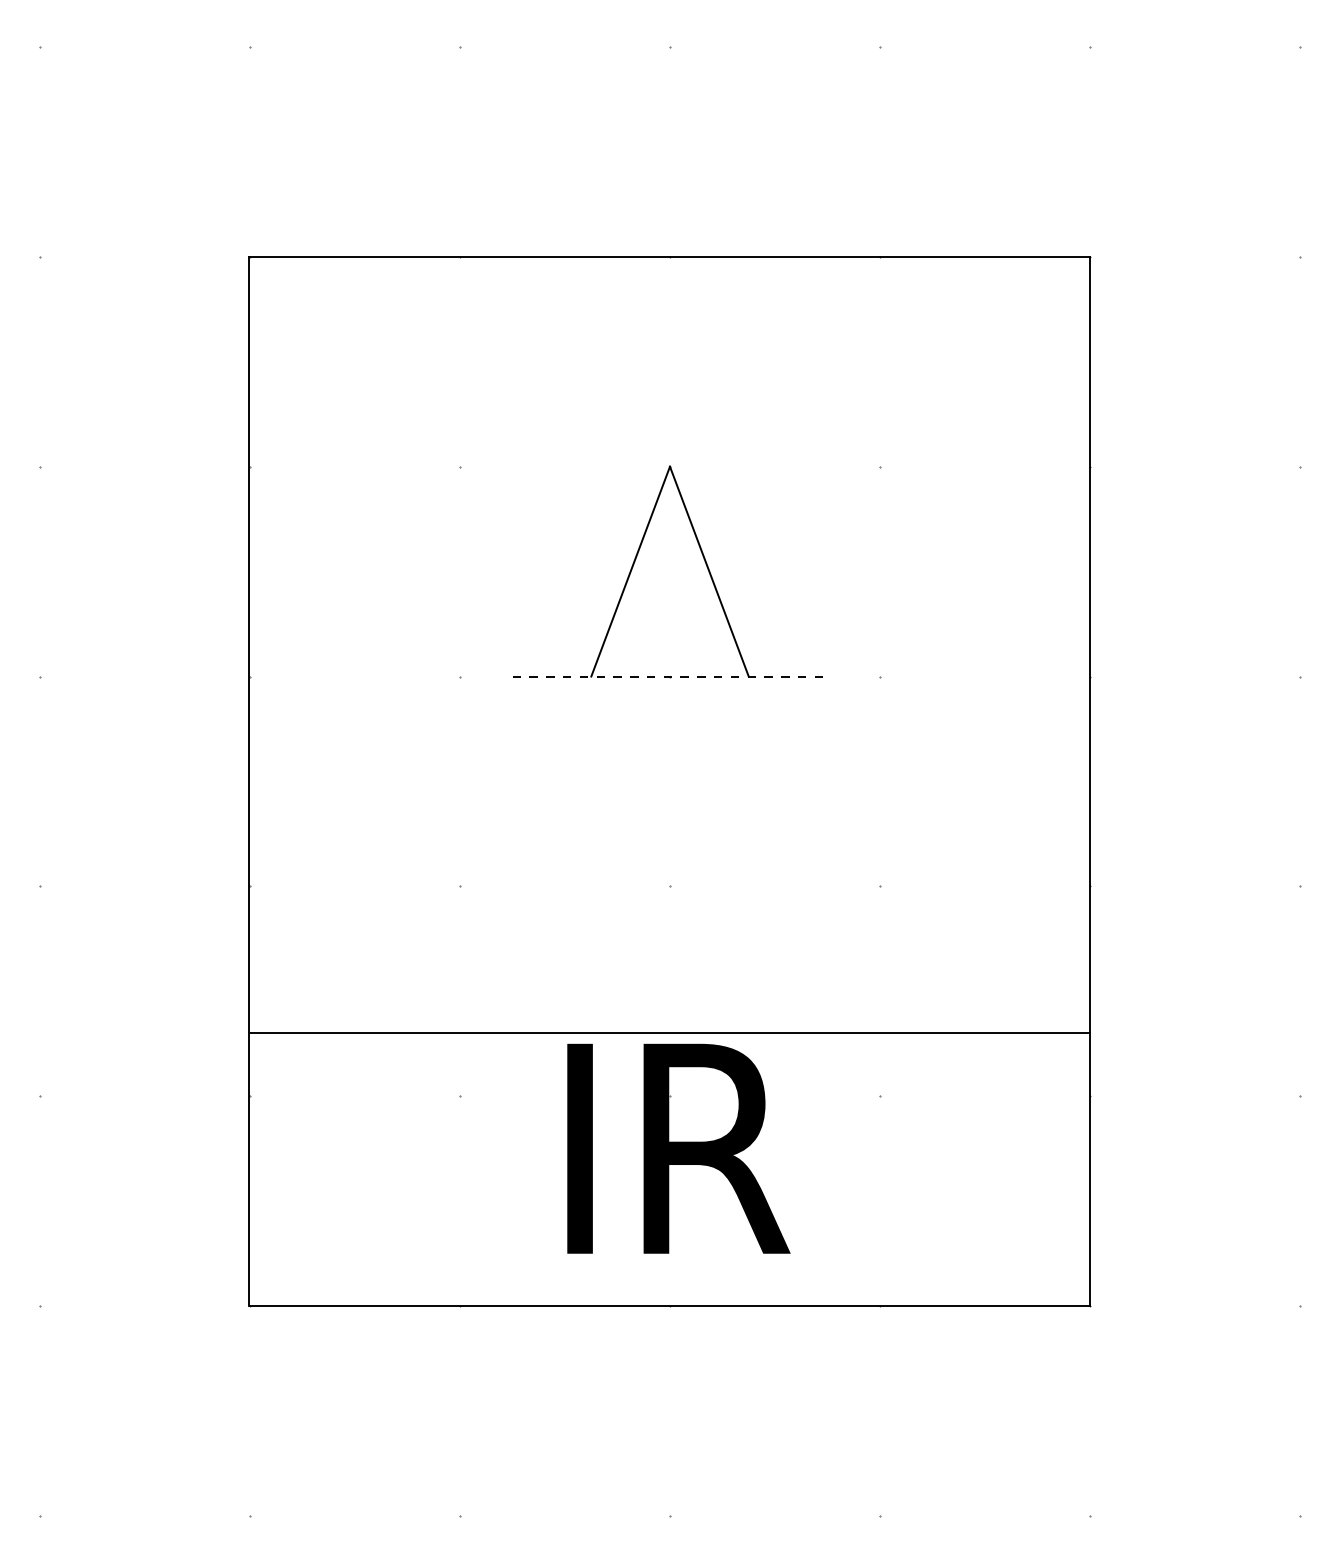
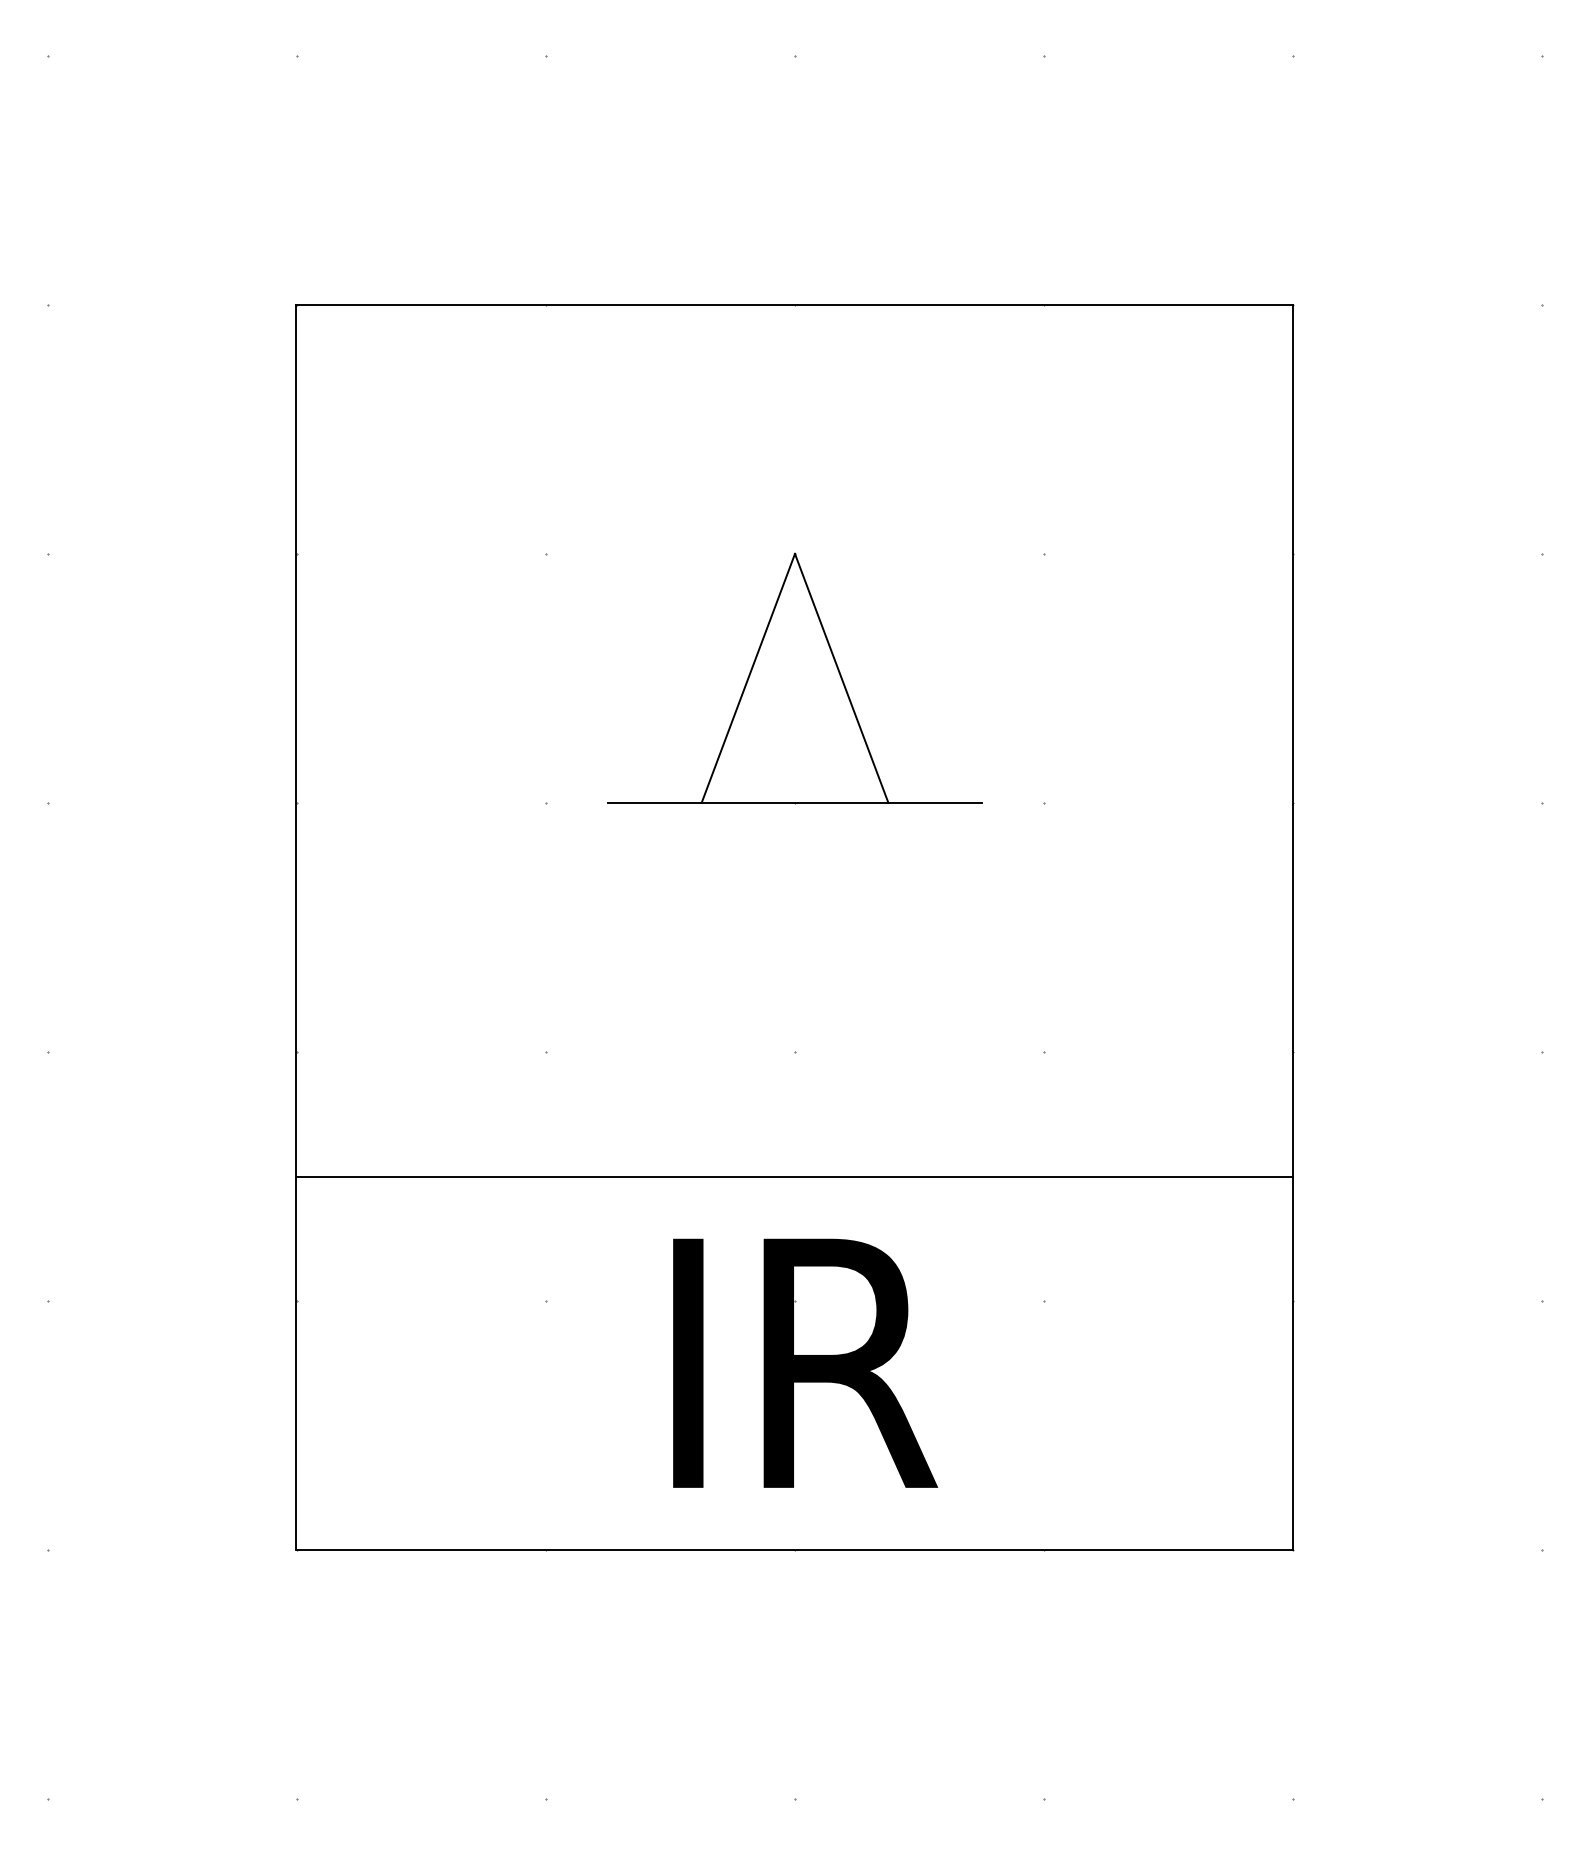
line: (670, 676) -> (795, 802), dashed -> solid
line: (669, 1033) -> (794, 1176), moved

